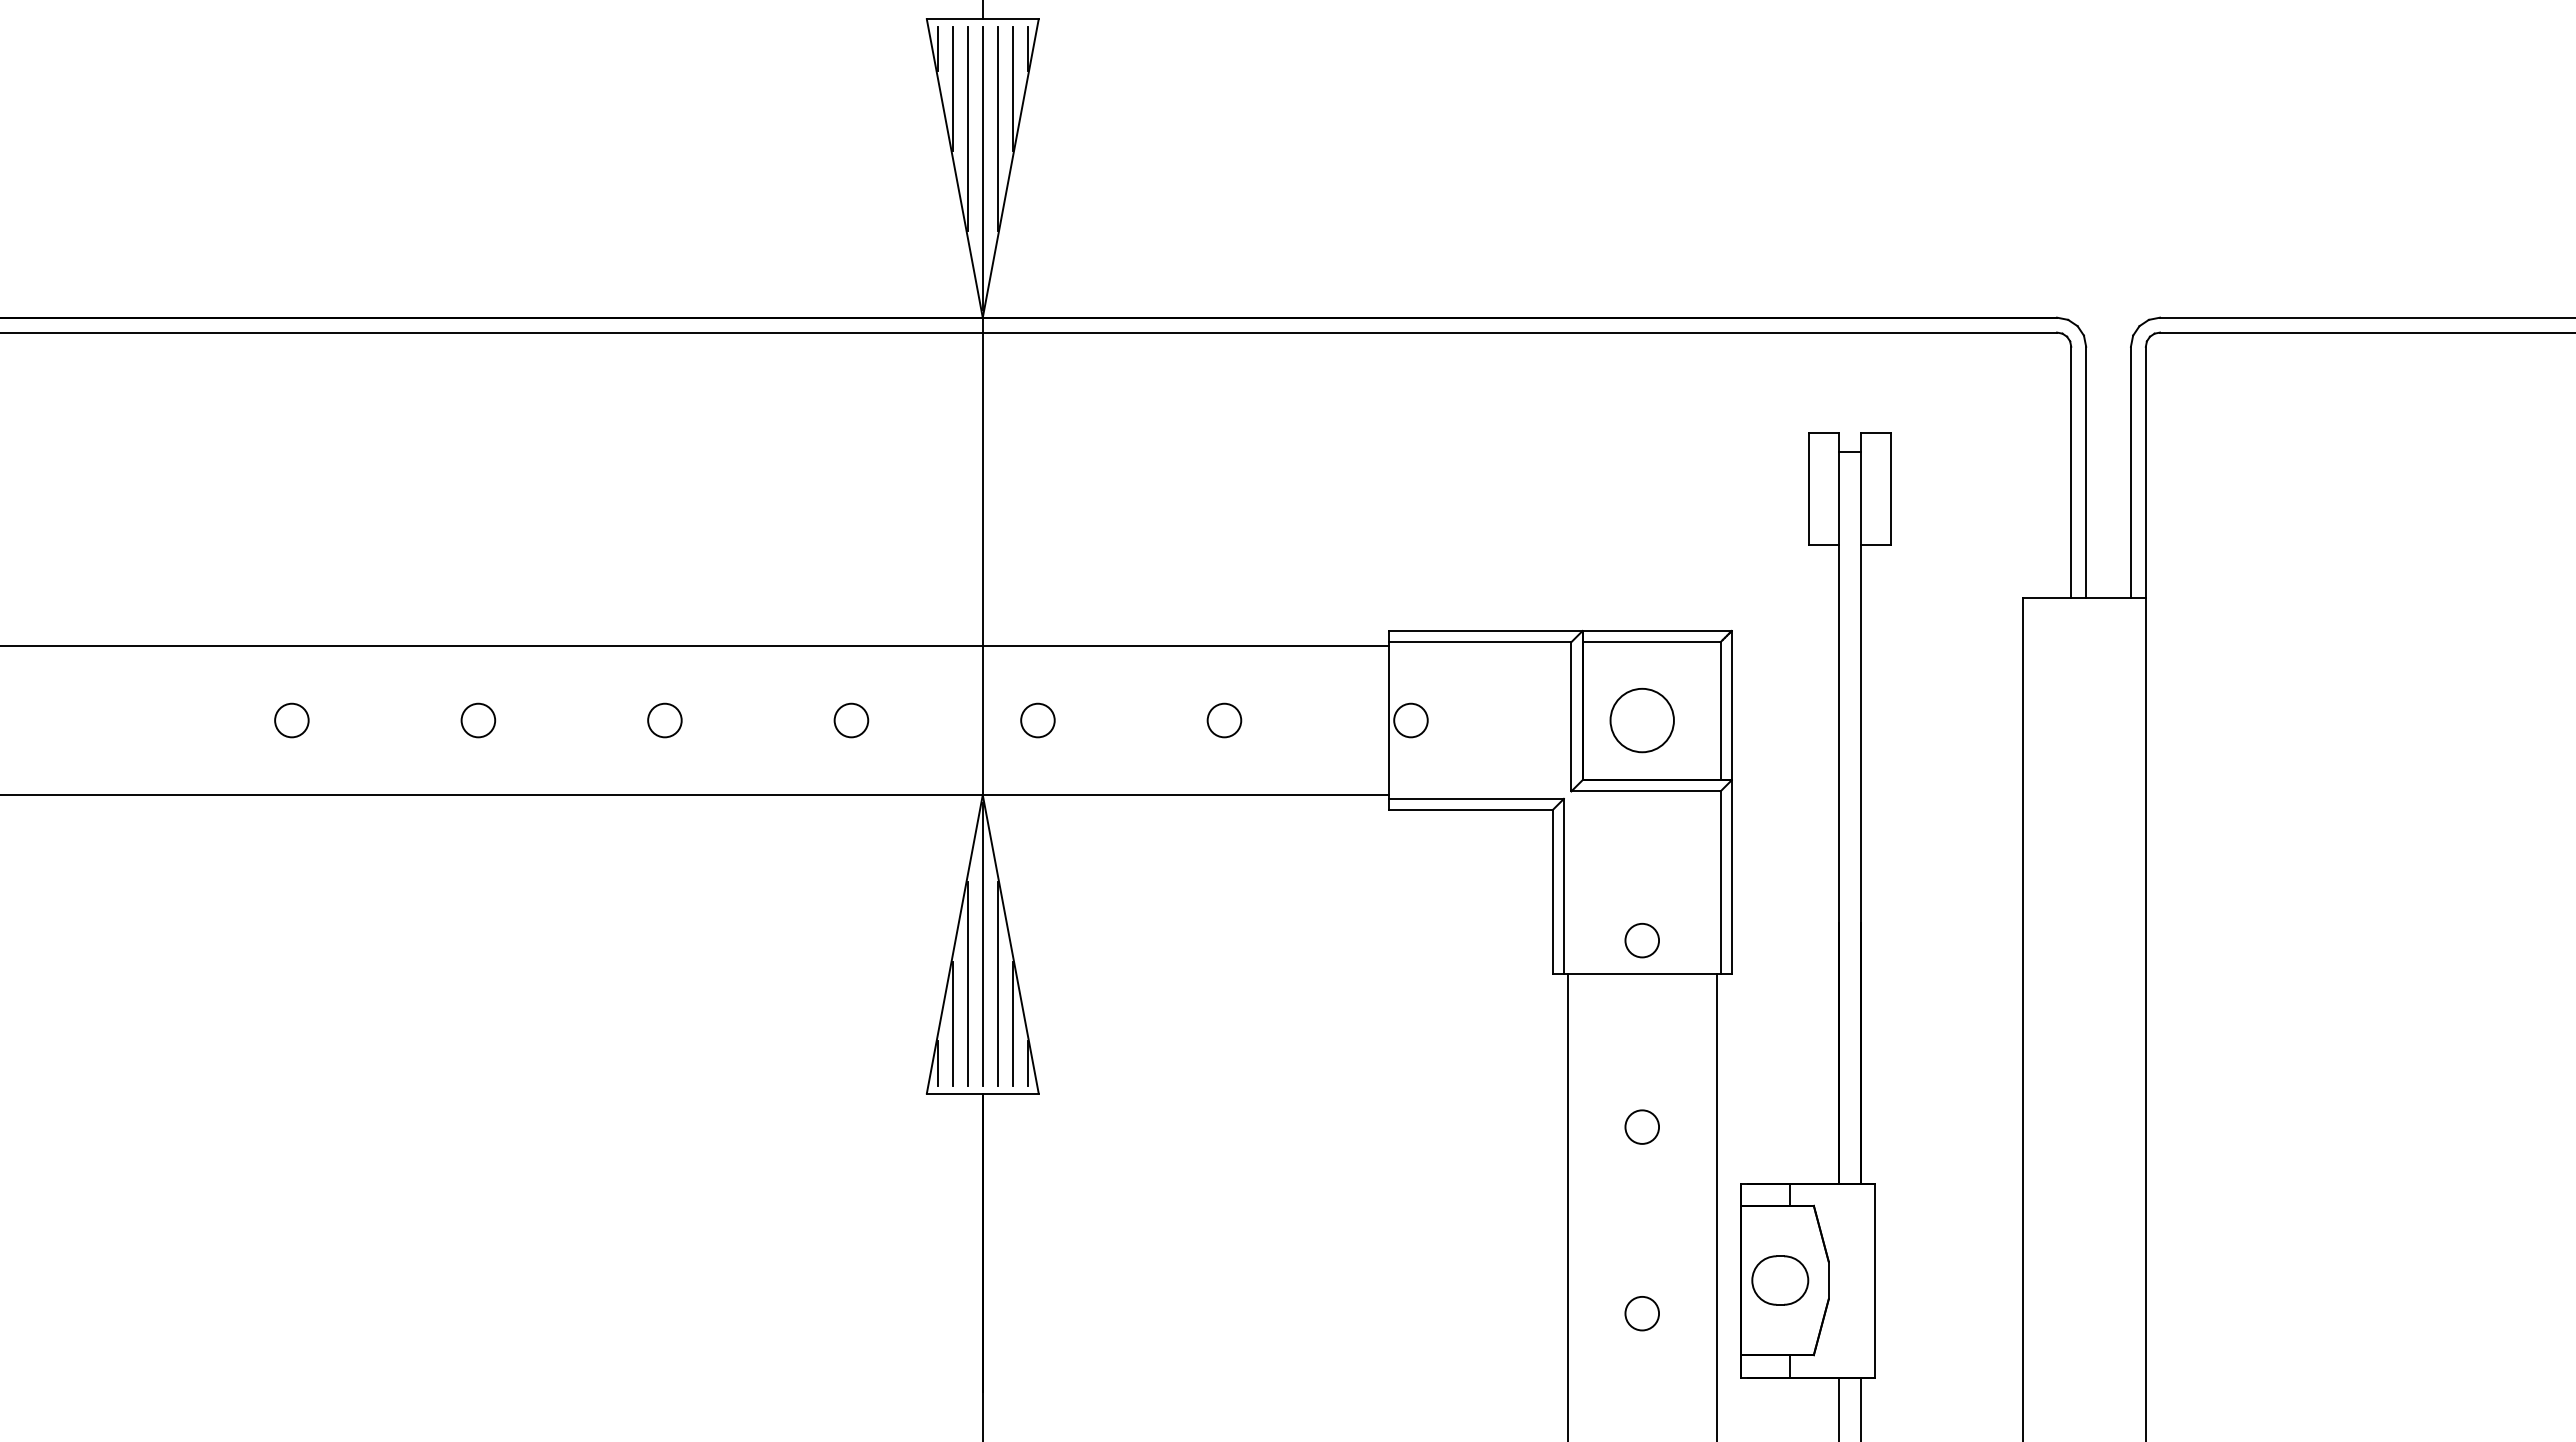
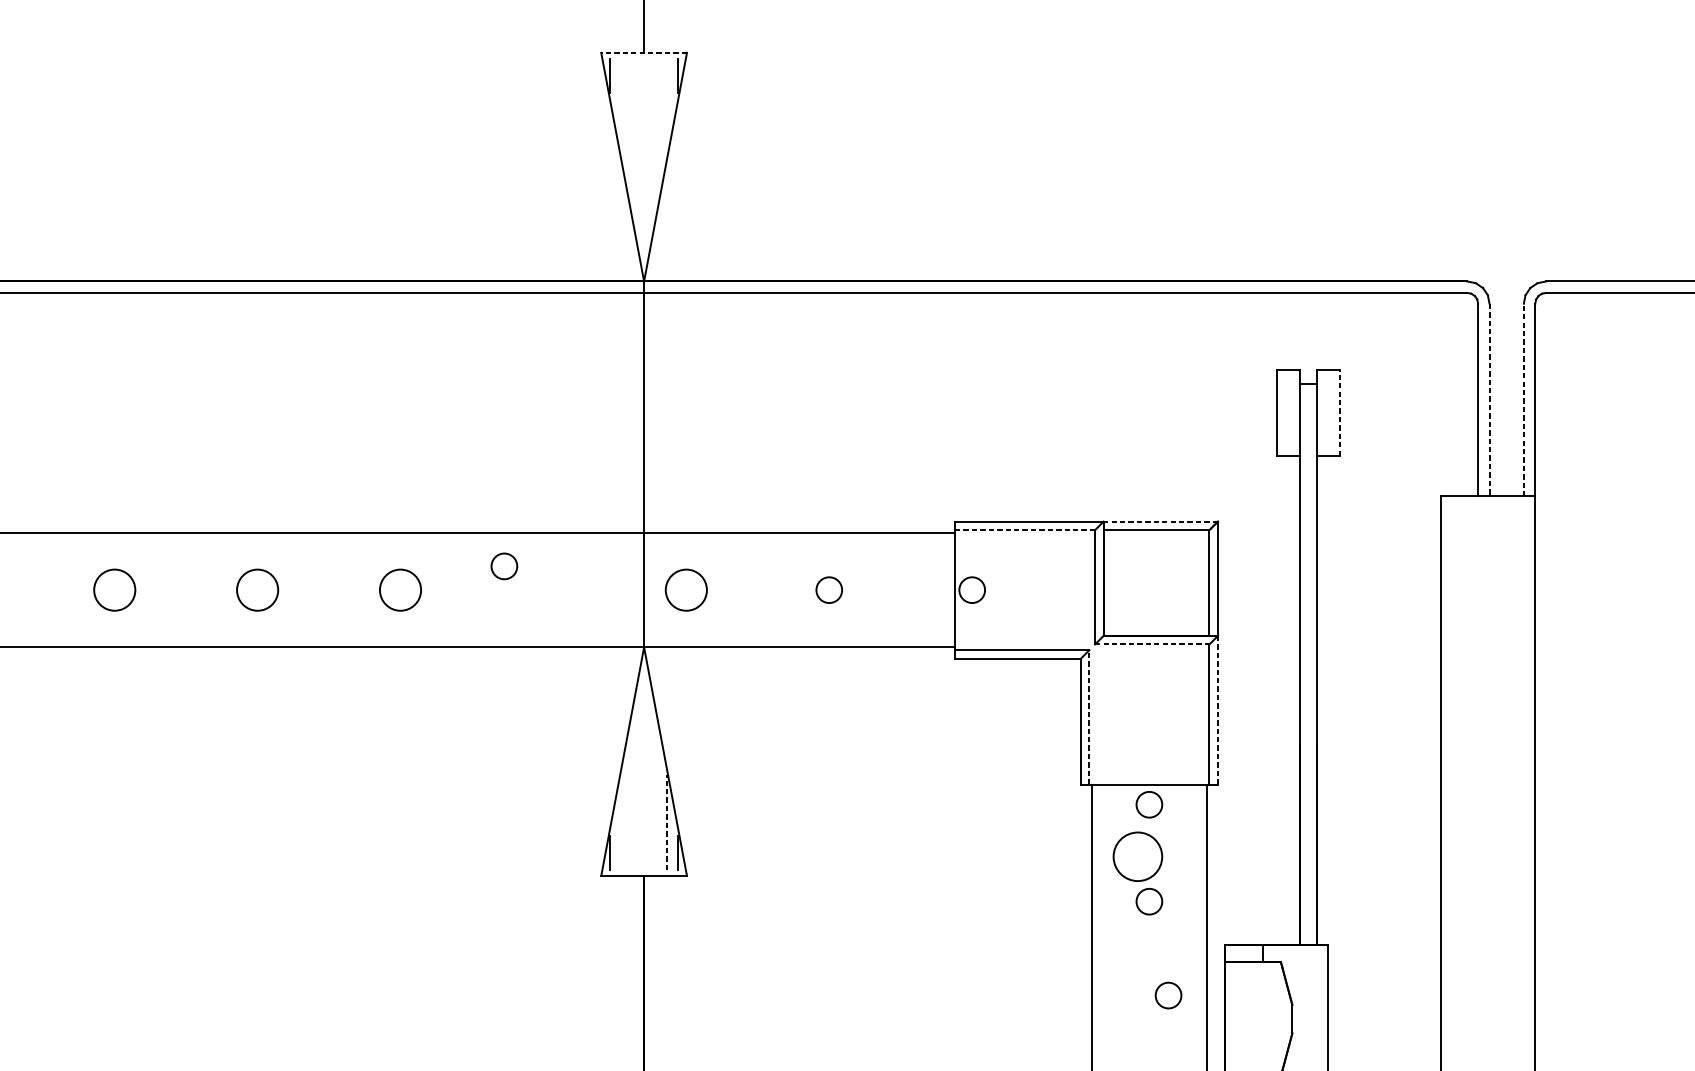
line: (982, 19) -> (643, 53), solid -> dashed
line: (952, 88) -> (620, 105), removed
line: (1012, 88) -> (666, 105), removed
line: (967, 128) -> (632, 136), removed
line: (997, 128) -> (655, 136), removed
line: (982, 168) -> (643, 167), removed
line: (2086, 472) -> (1489, 400), solid -> dashed
line: (2130, 472) -> (1523, 400), solid -> dashed
line: (1891, 489) -> (1340, 413), solid -> dashed
line: (1657, 631) -> (1161, 521), solid -> dashed
line: (1480, 642) -> (1025, 530), solid -> dashed
circle: (291, 720) -> (114, 590), size x1.6
circle: (478, 720) -> (257, 590), size x1.6
circle: (664, 720) -> (400, 590), size x1.6
circle: (851, 720) -> (504, 566), moved
circle: (1037, 720) -> (686, 590), size x1.6
circle: (1641, 720) -> (1137, 856), moved
line: (1645, 791) -> (1151, 644), solid -> dashed
line: (1731, 877) -> (1217, 710), solid -> dashed
line: (1563, 886) -> (1089, 717), solid -> dashed
circle: (1641, 940) -> (1148, 804), moved
line: (982, 944) -> (643, 761), removed
line: (967, 984) -> (632, 792), removed
line: (997, 984) -> (655, 792), removed
line: (952, 1023) -> (620, 822), removed
line: (1012, 1023) -> (666, 822), solid -> dashed
part: (1780, 1280) -> (1255, 1019), removed
circle: (1641, 1313) -> (1167, 995), moved

